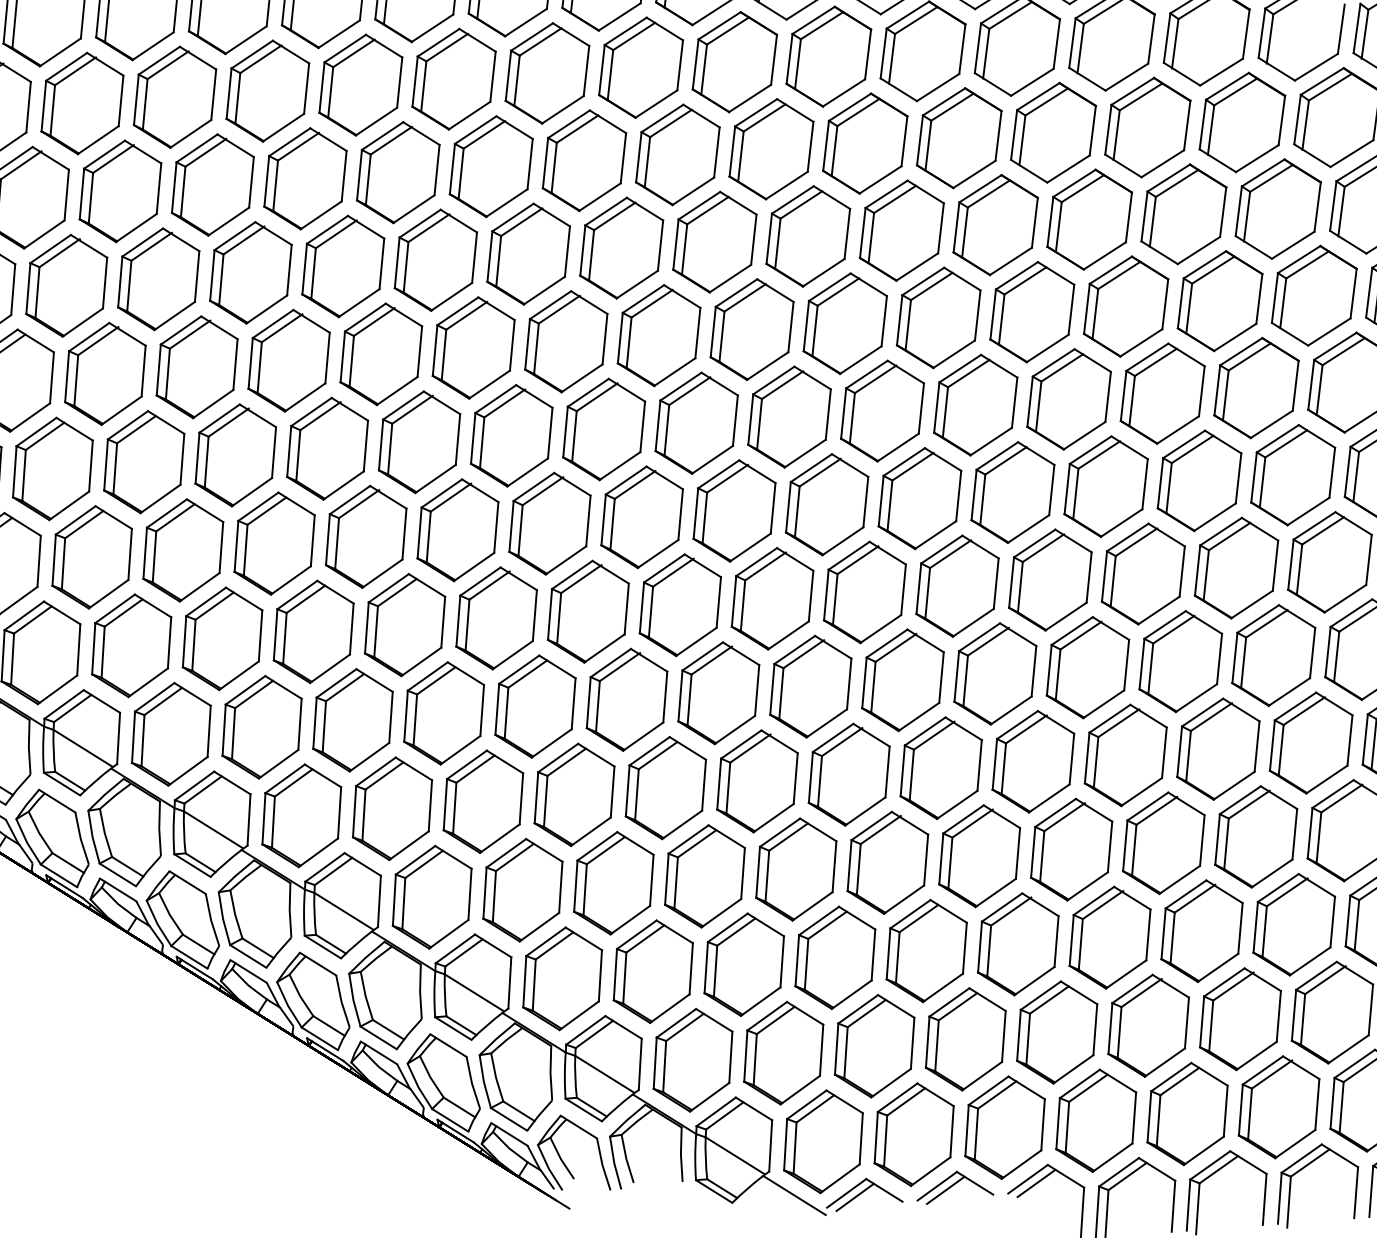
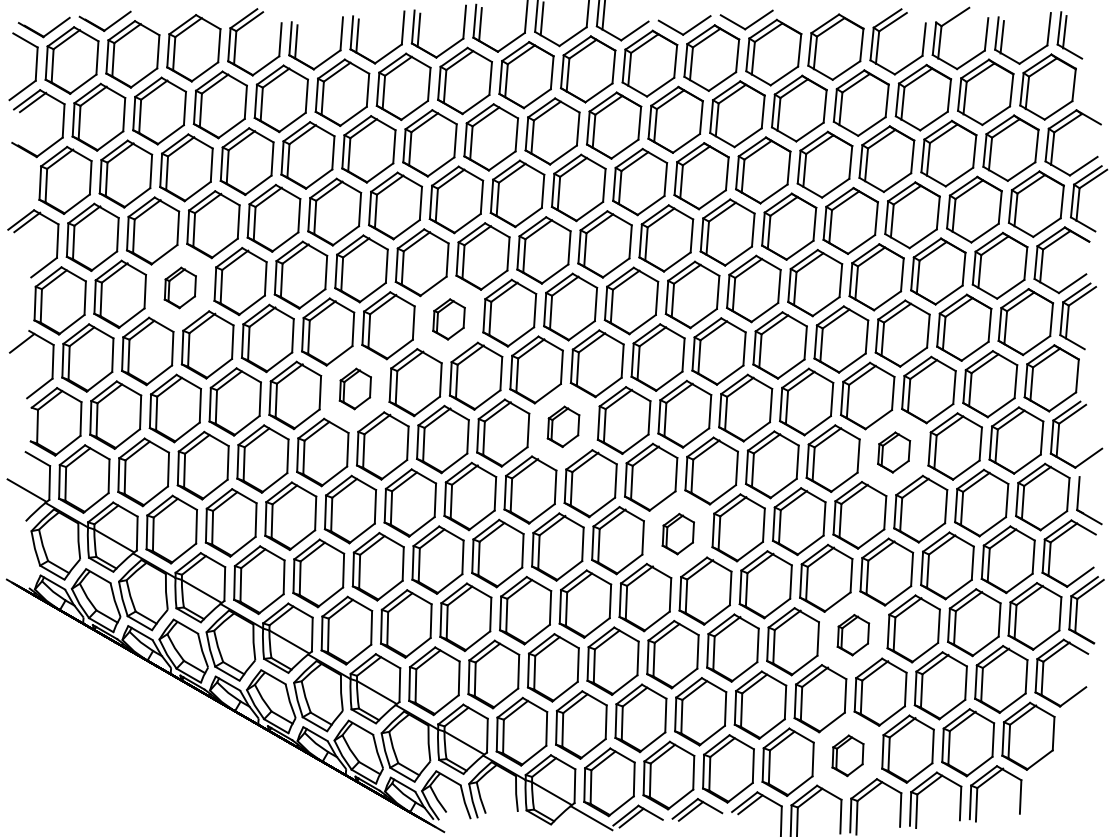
part: (197, 366) -> (180, 287), size x0.6
part: (603, 429) -> (448, 319), size x0.6
part: (458, 529) -> (355, 388), size x0.6
part: (772, 598) -> (563, 426), size x0.6
part: (1272, 655) -> (893, 452), size x0.6
part: (941, 767) -> (678, 533), size x0.6
part: (1202, 930) -> (853, 634), size x0.6
part: (1186, 1113) -> (847, 755), size x0.6

